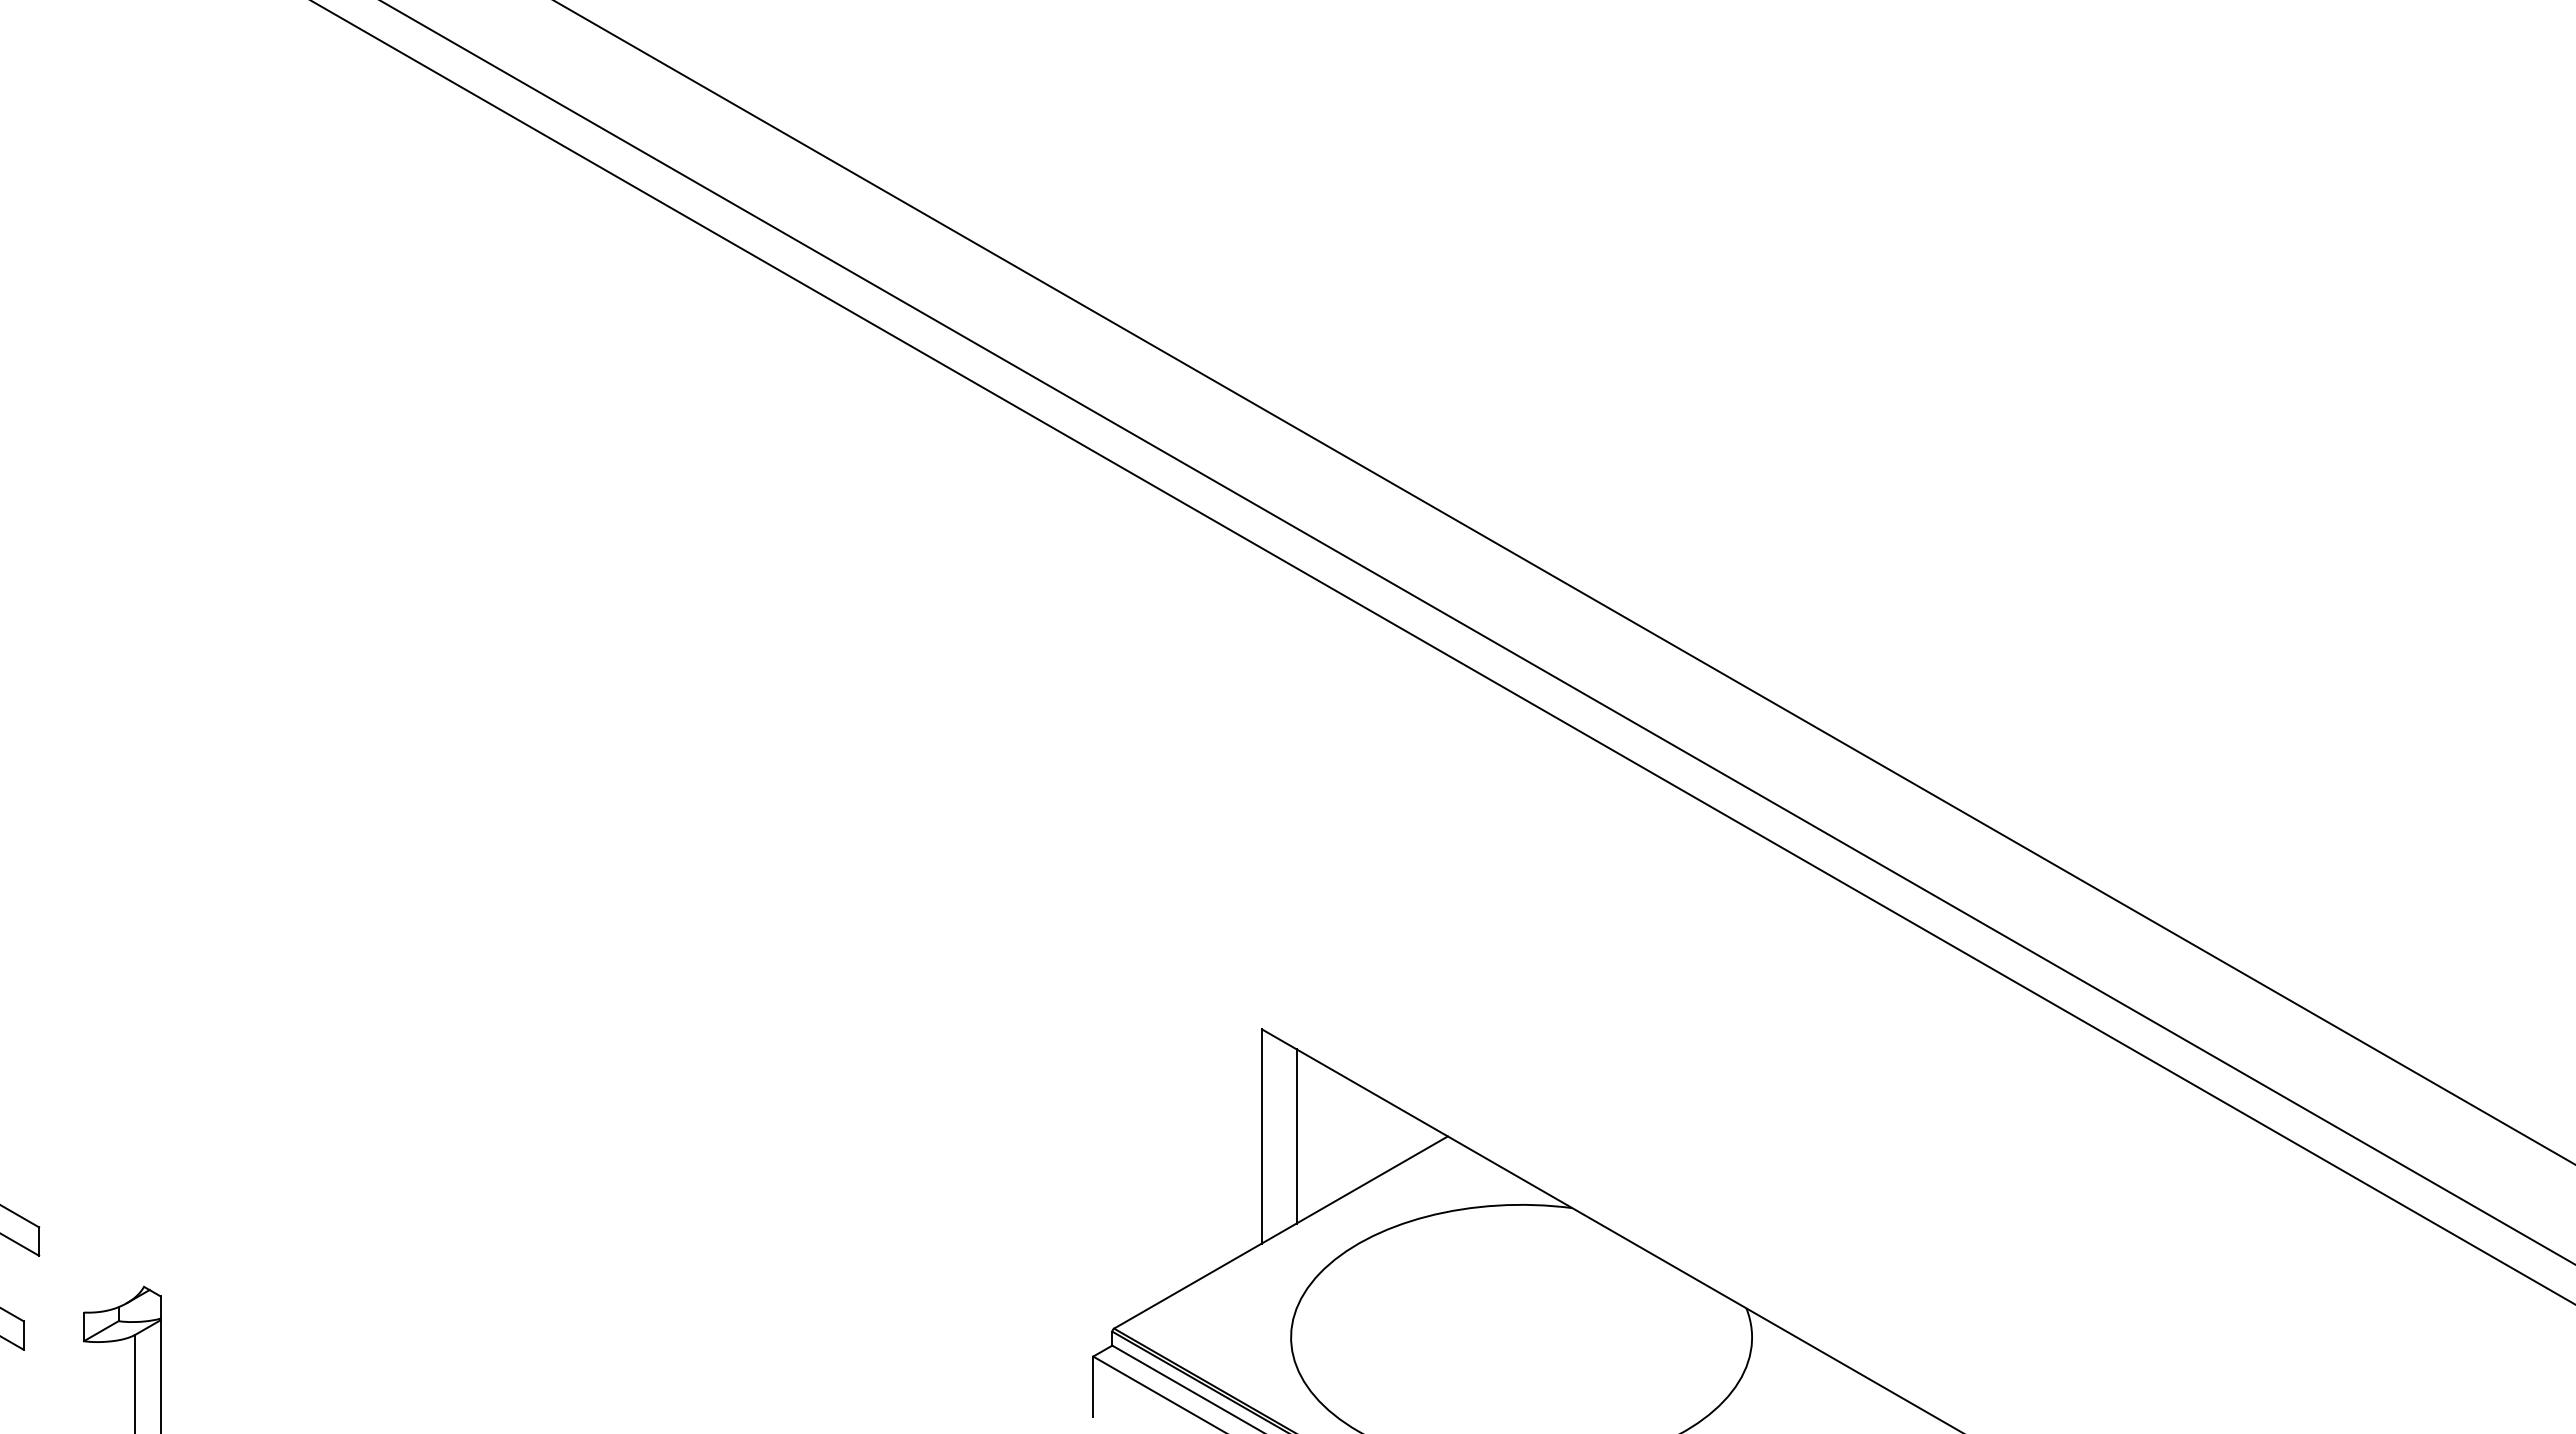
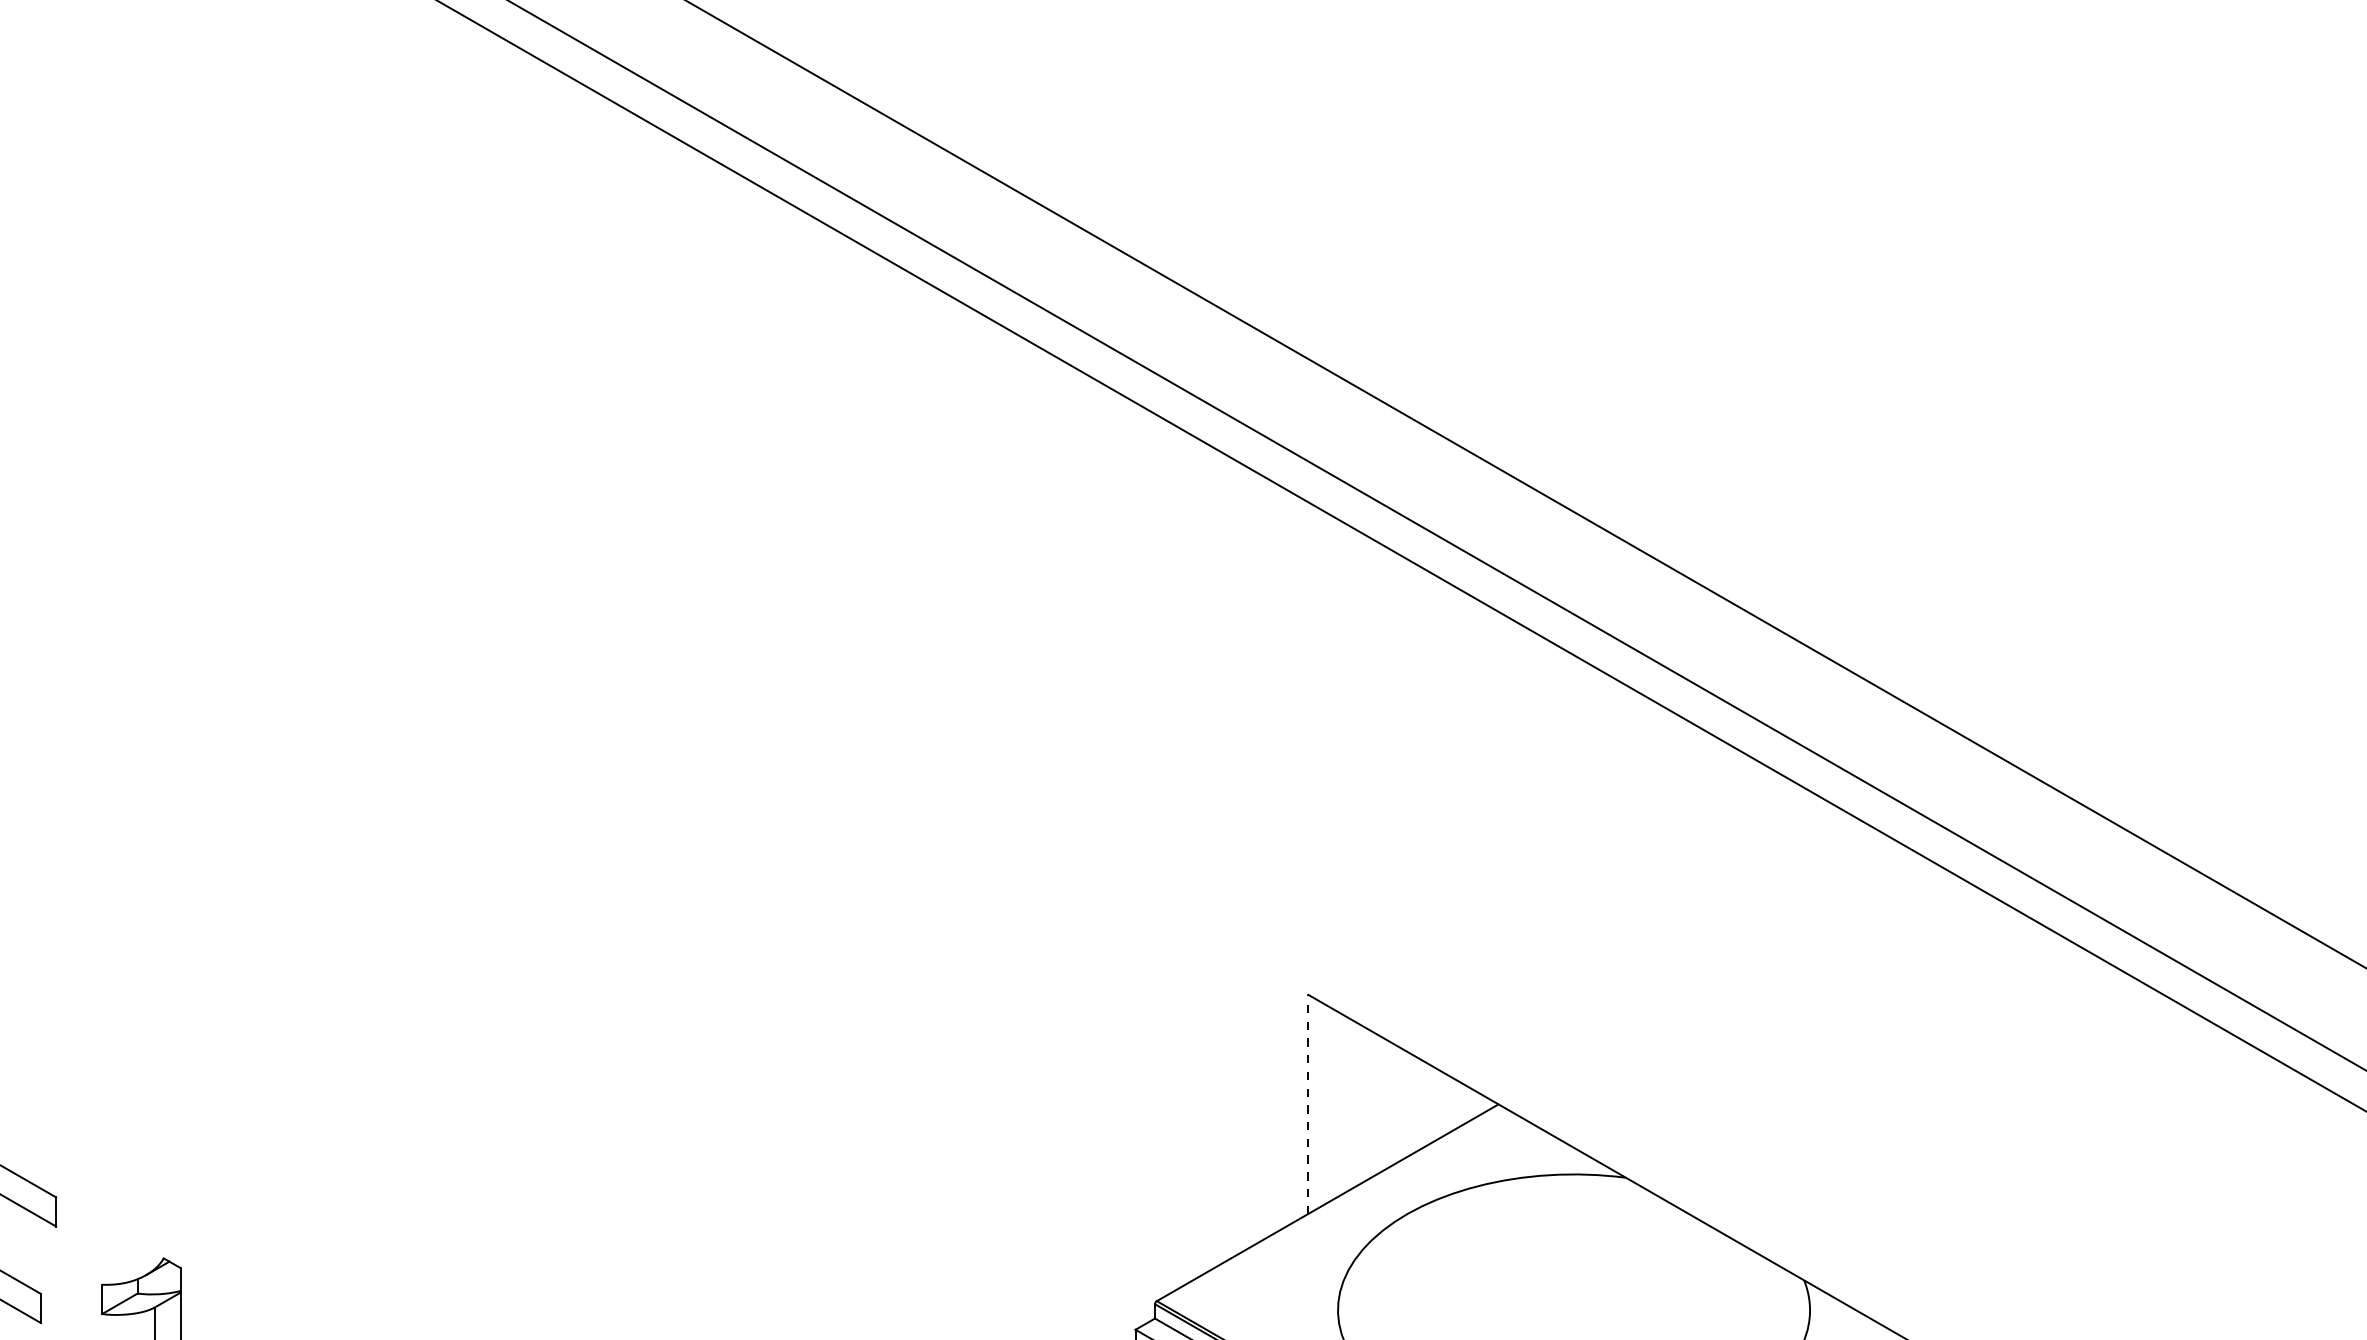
line: (1261, 1135) -> (1307, 1103), solid -> dashed
line: (1296, 1136) -> (1343, 1104), removed

